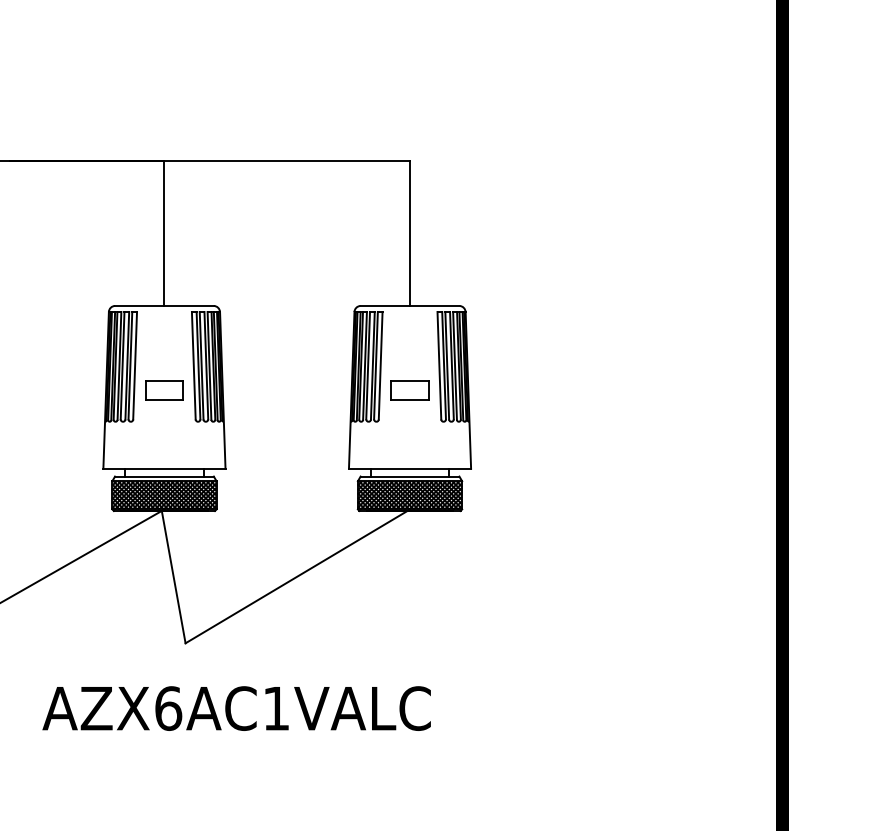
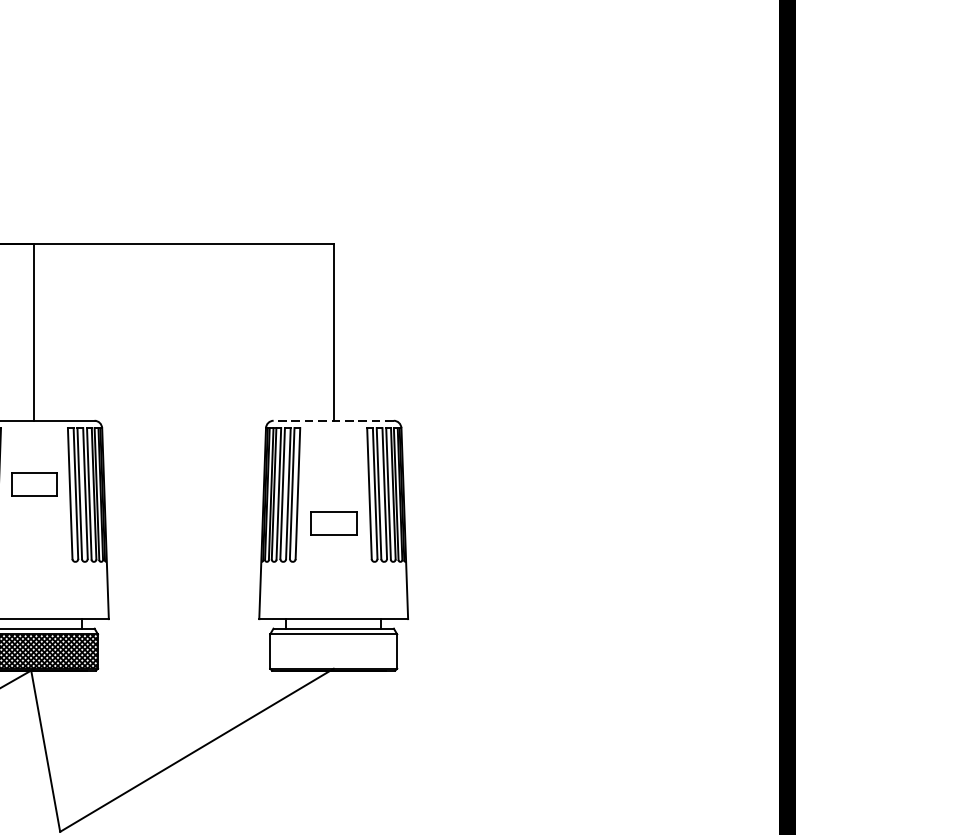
line: (409, 305) -> (333, 420), solid -> dashed
part: (164, 390) -> (34, 484), moved
hatch: (409, 495) -> (333, 651), removed

